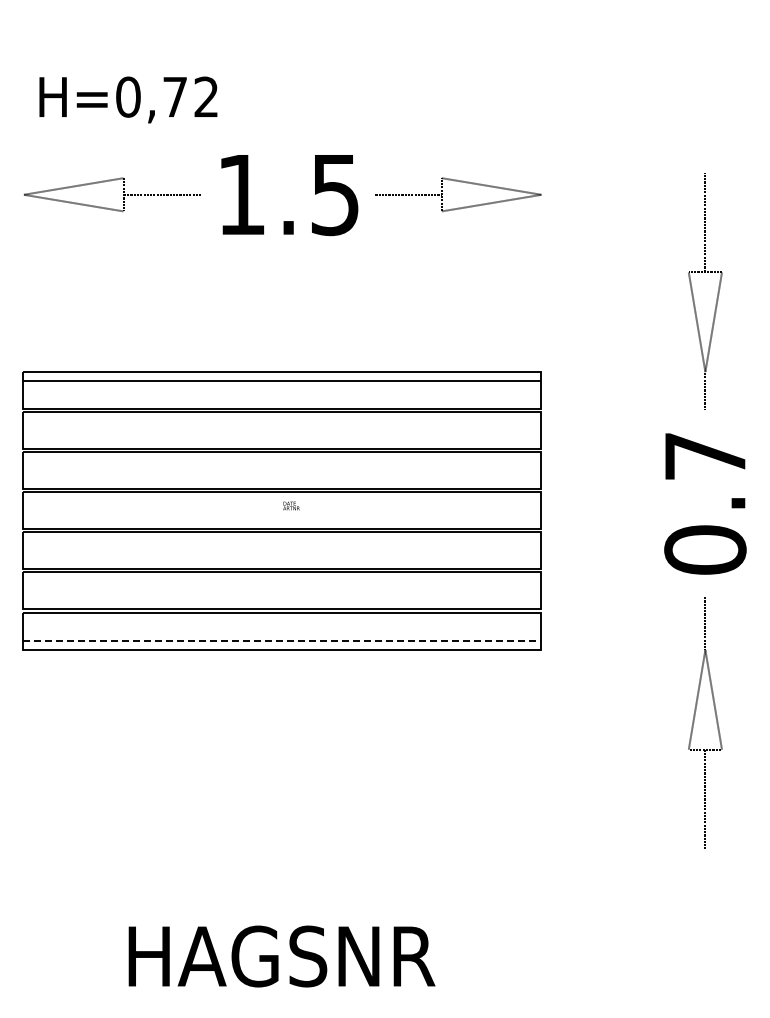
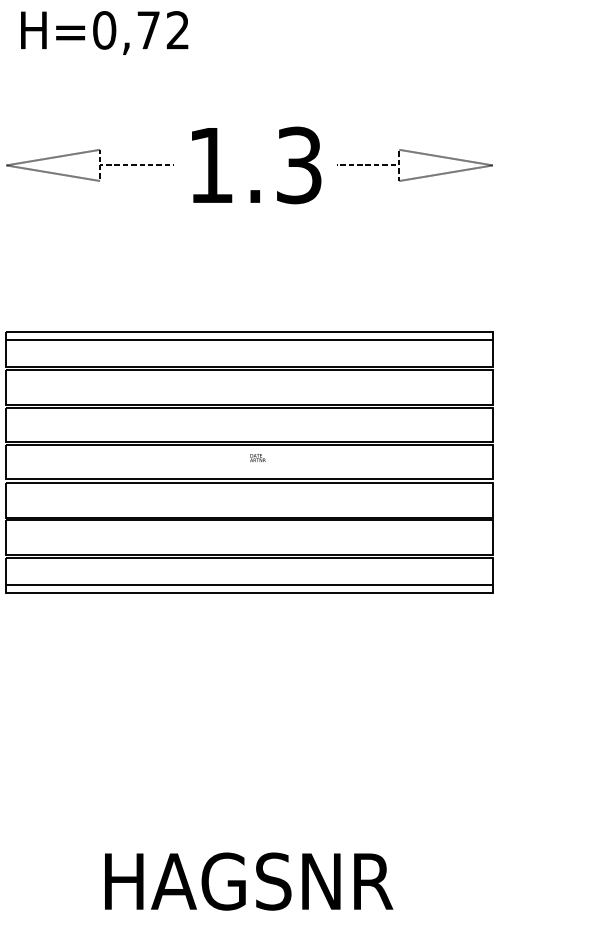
text: (128, 99) -> (104, 32), moved
text: (334, 194) -> (298, 165), 1.5 -> 1.3
line: (282, 640) -> (249, 584), dashed -> solid

